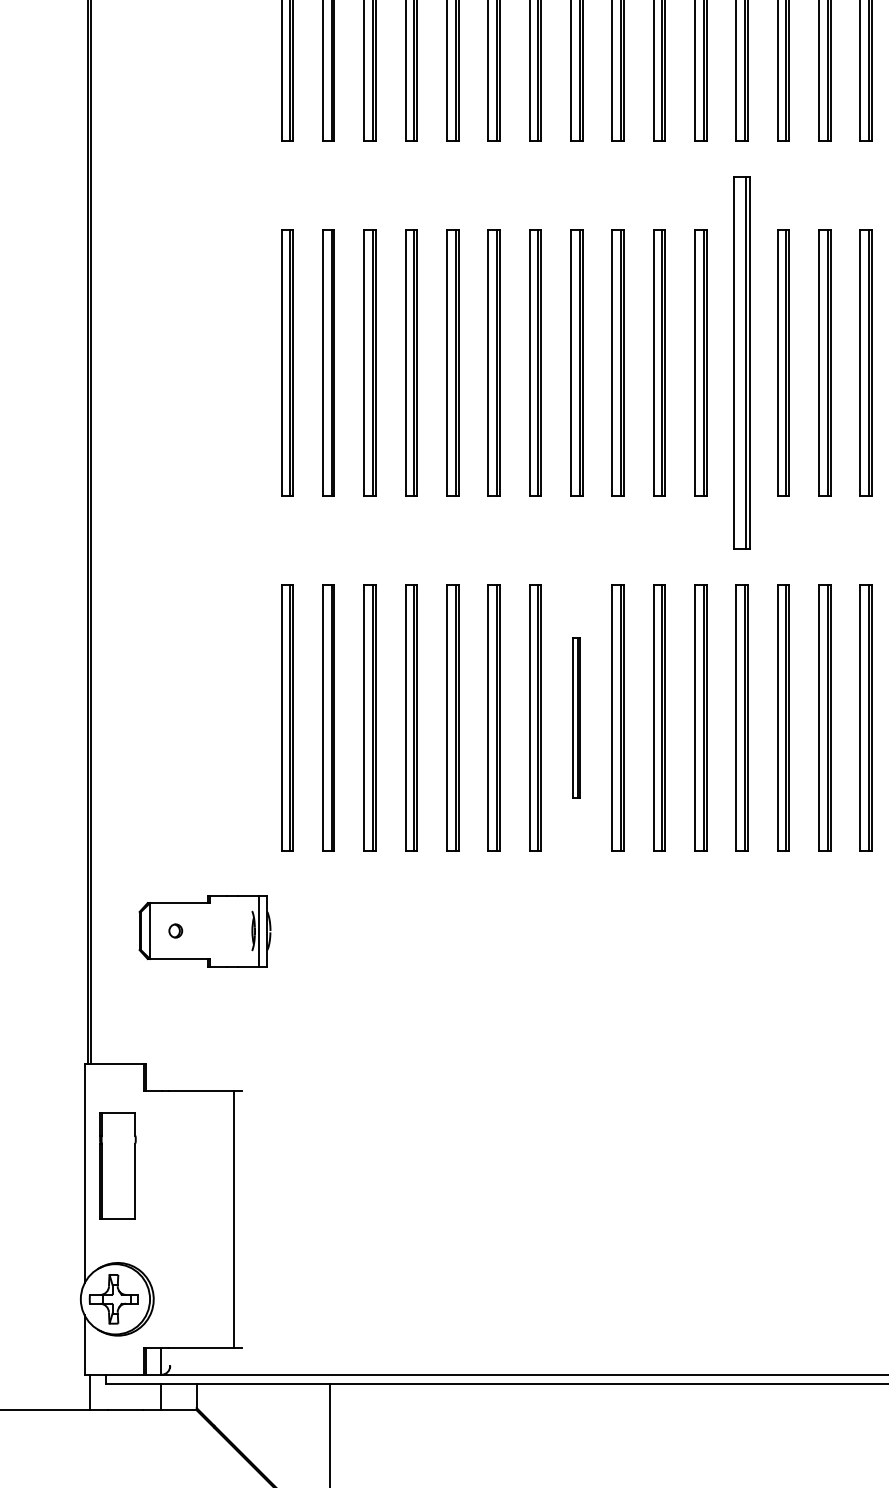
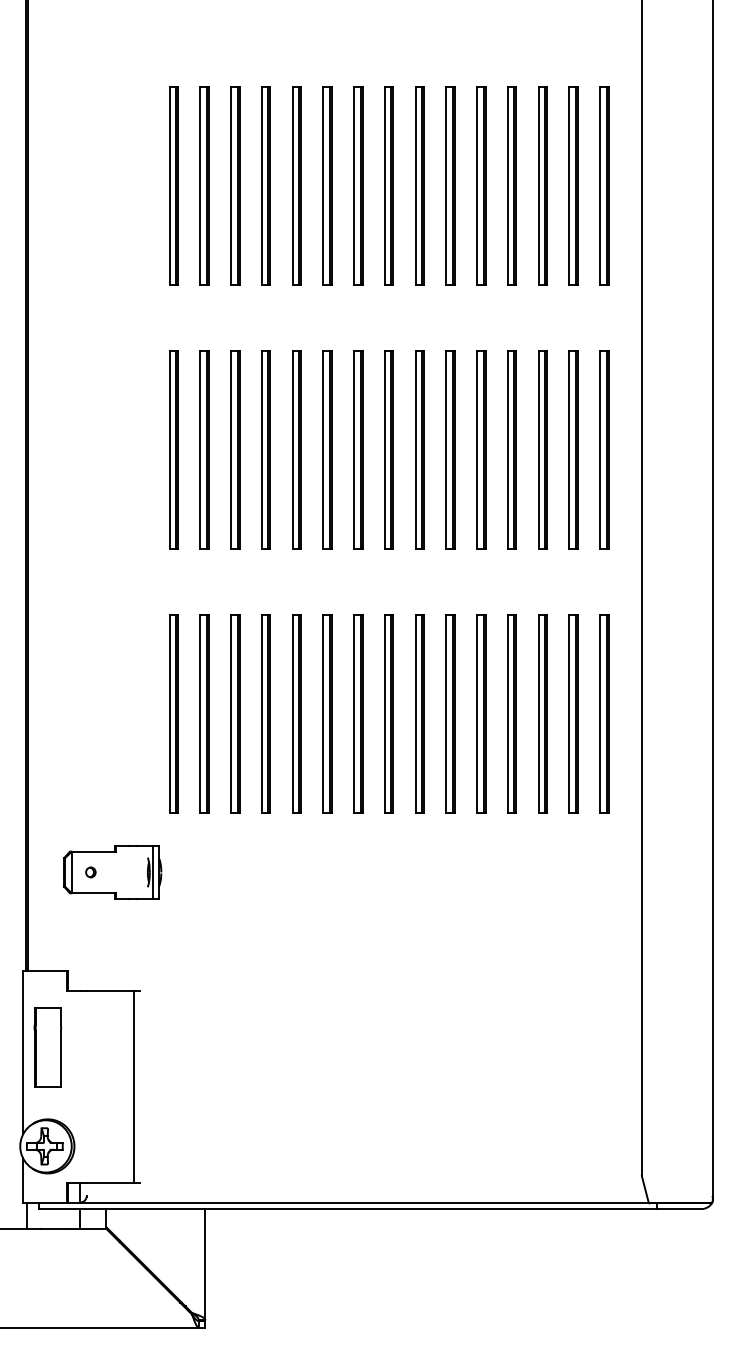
part: (741, 362) -> (511, 449), size x0.71
part: (575, 717) -> (388, 713), size x1.67

